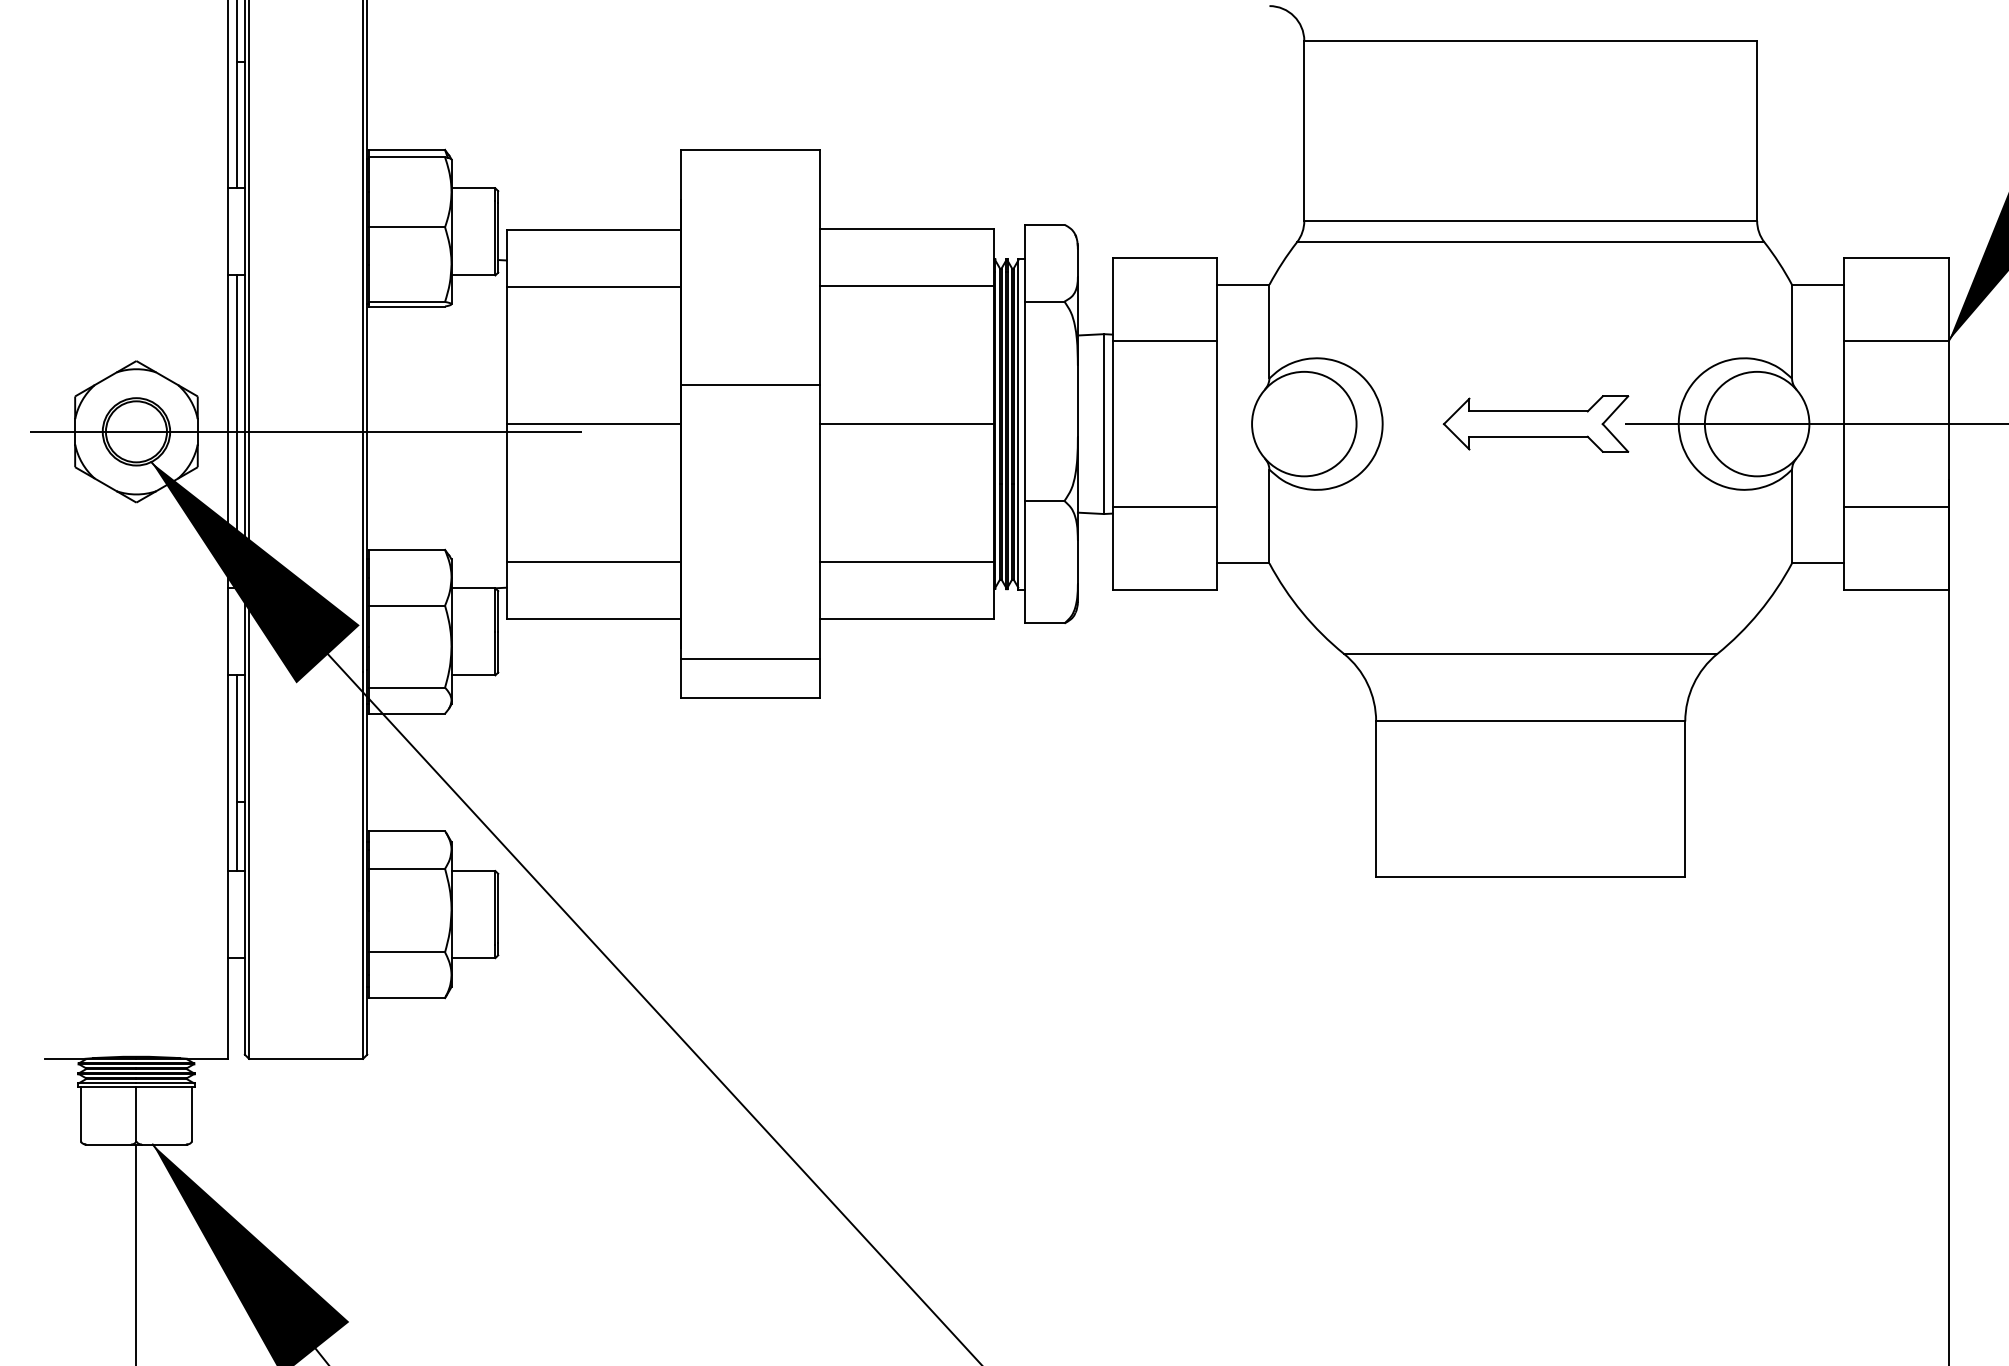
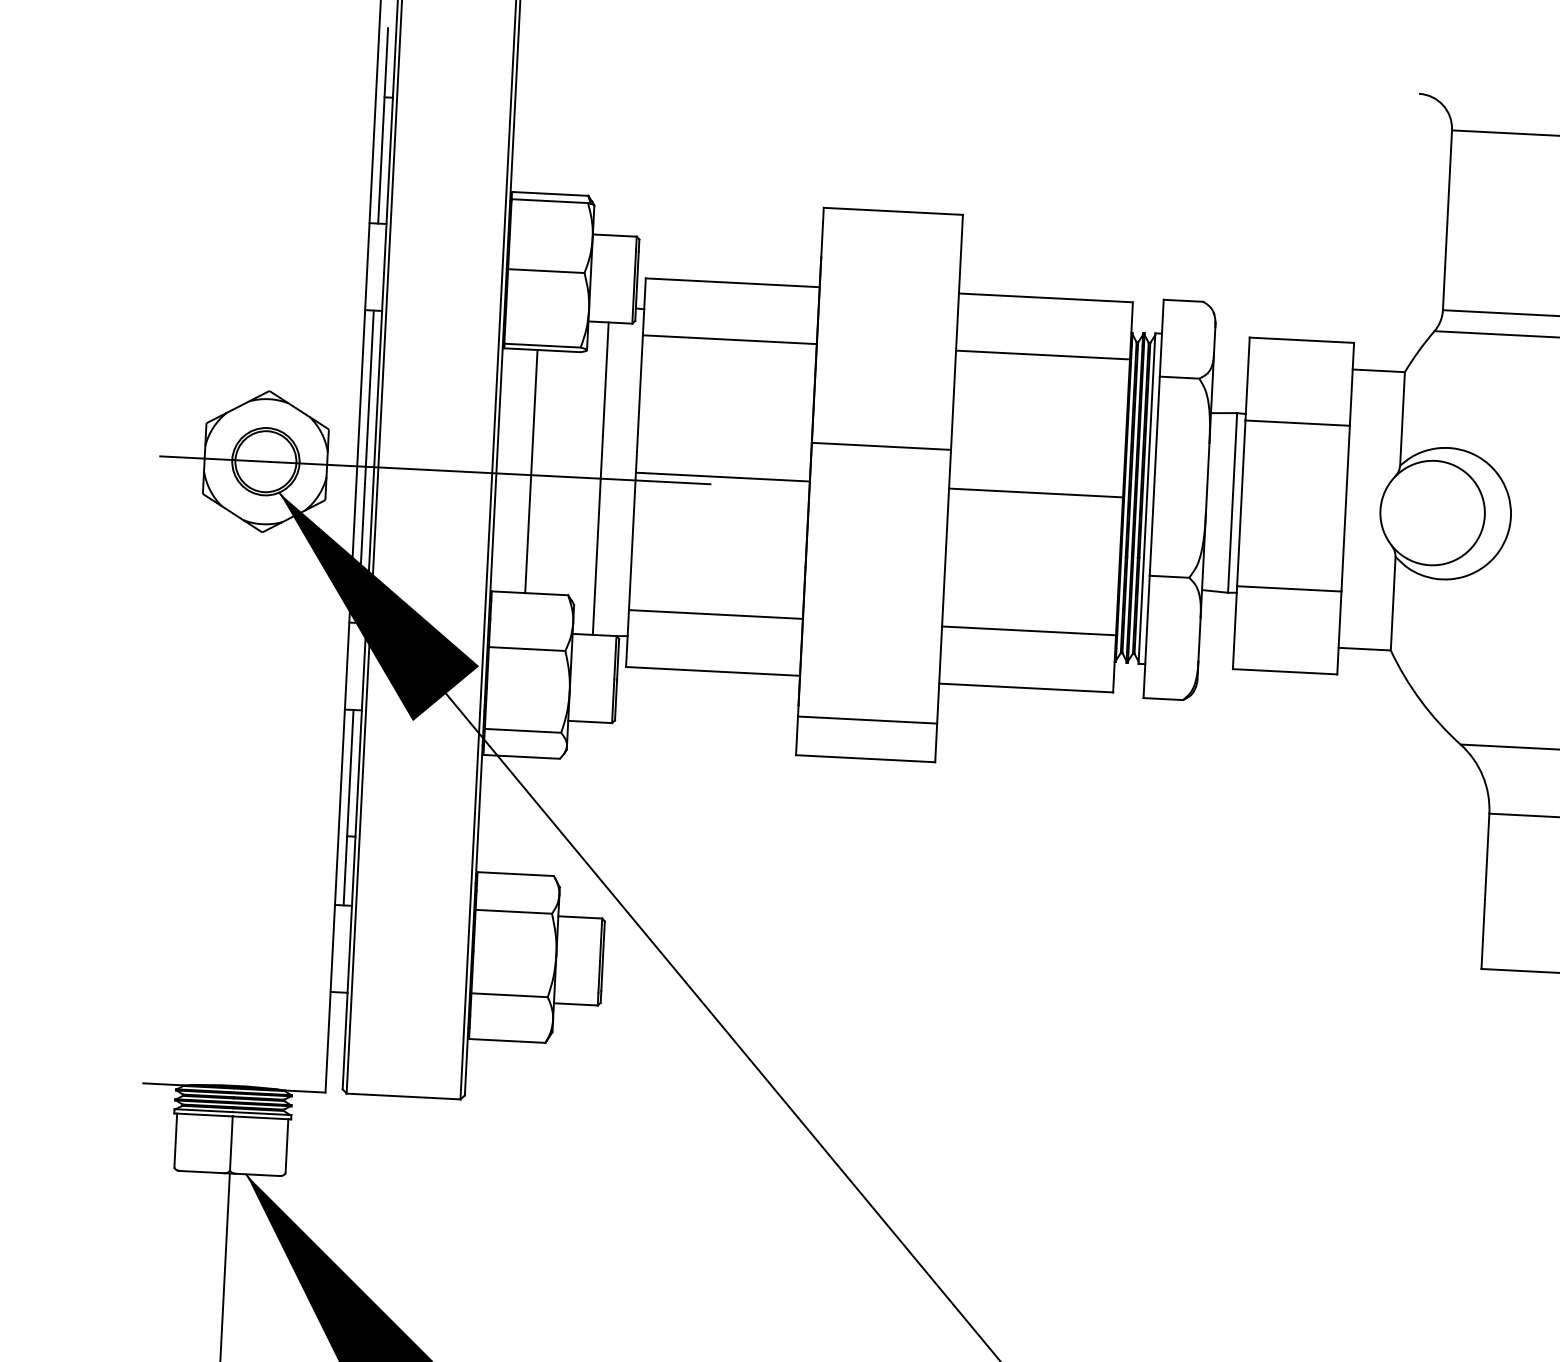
line: (402, 427) -> (531, 470), added
line: (471, 431) -> (600, 478), added

